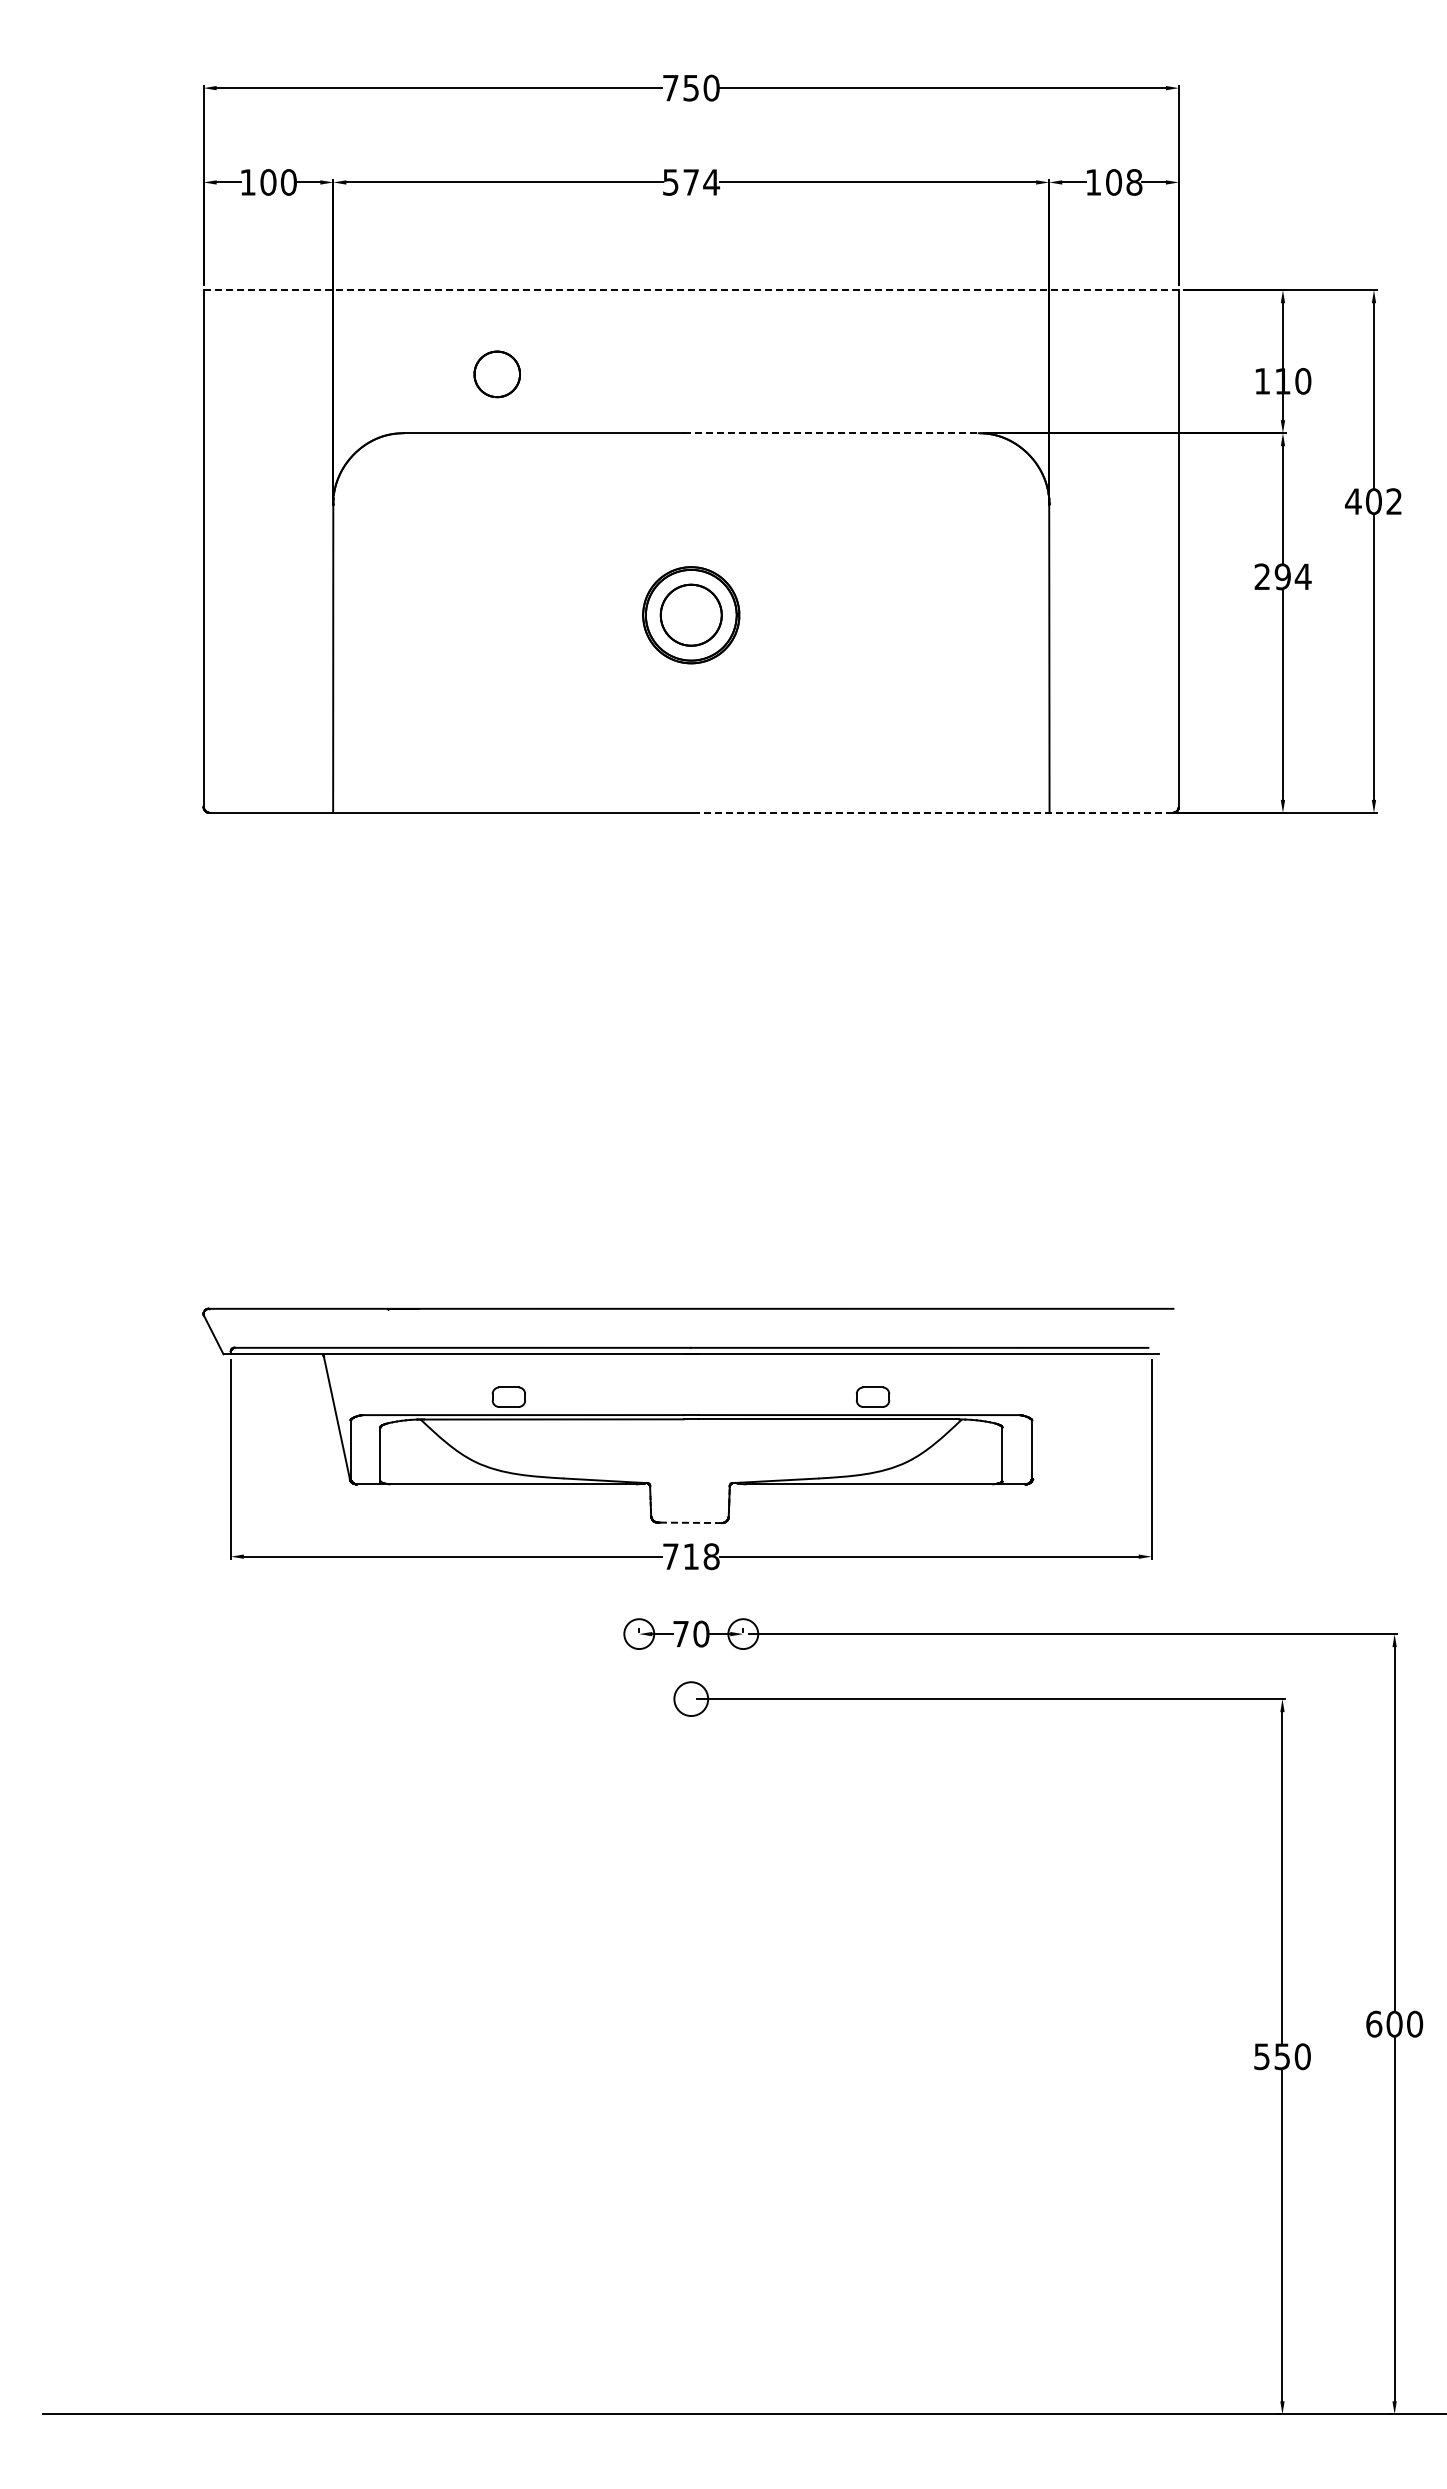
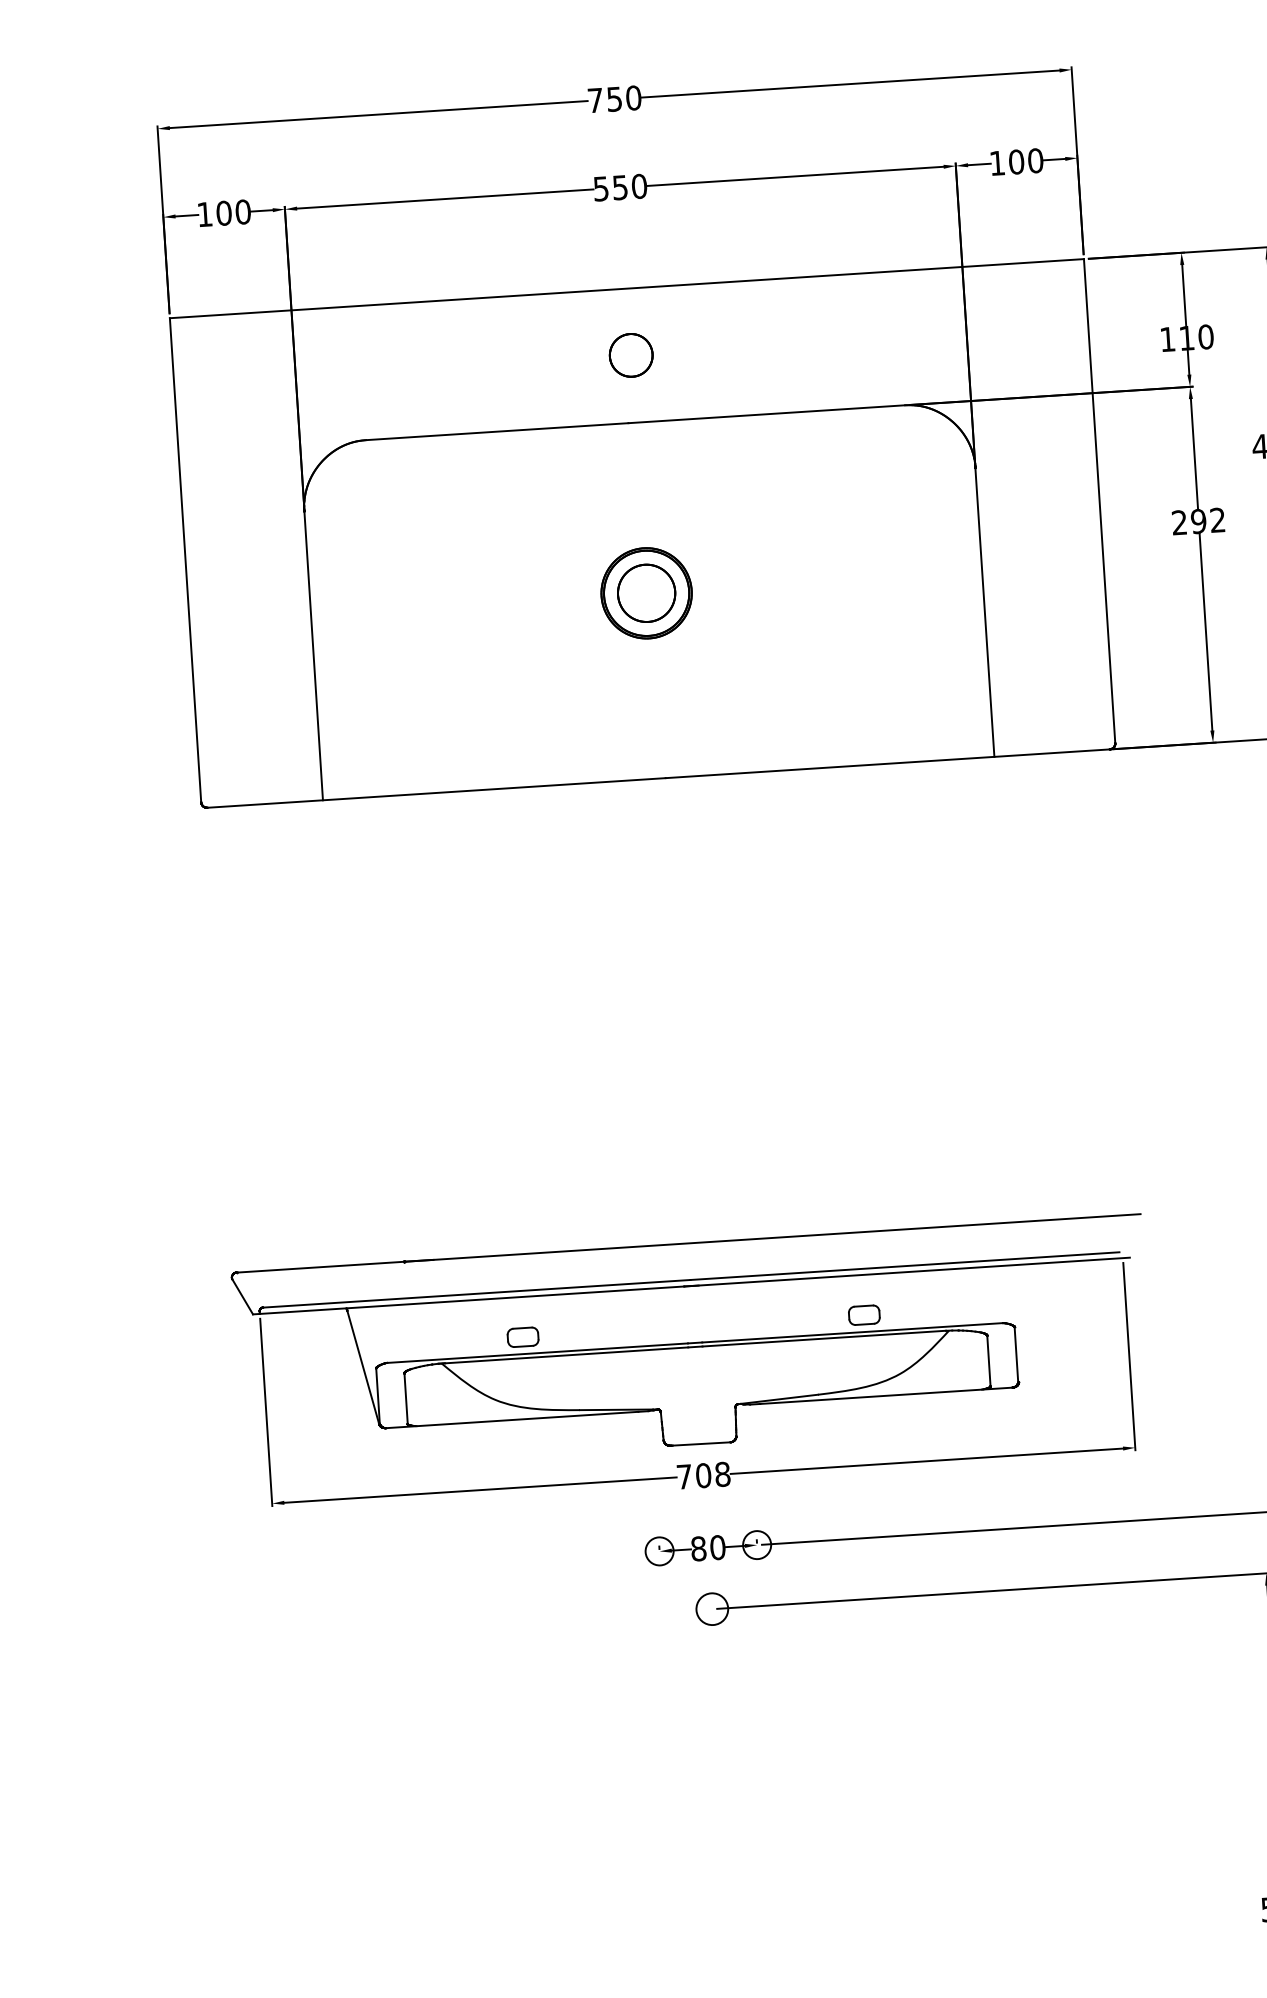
text: (701, 182) -> (629, 187), 574 -> 550
text: (1134, 182) -> (1035, 160), 108 -> 100
line: (691, 290) -> (627, 288), dashed -> solid
part: (496, 374) -> (630, 355), moved
line: (831, 433) -> (767, 414), dashed -> solid
text: (1302, 576) -> (1217, 519), 294 -> 292
line: (935, 812) -> (887, 763), dashed -> solid
line: (691, 1522) -> (701, 1443), dashed -> solid
text: (691, 1556) -> (703, 1475), 718 -> 708
text: (680, 1633) -> (698, 1548), 70 -> 80

